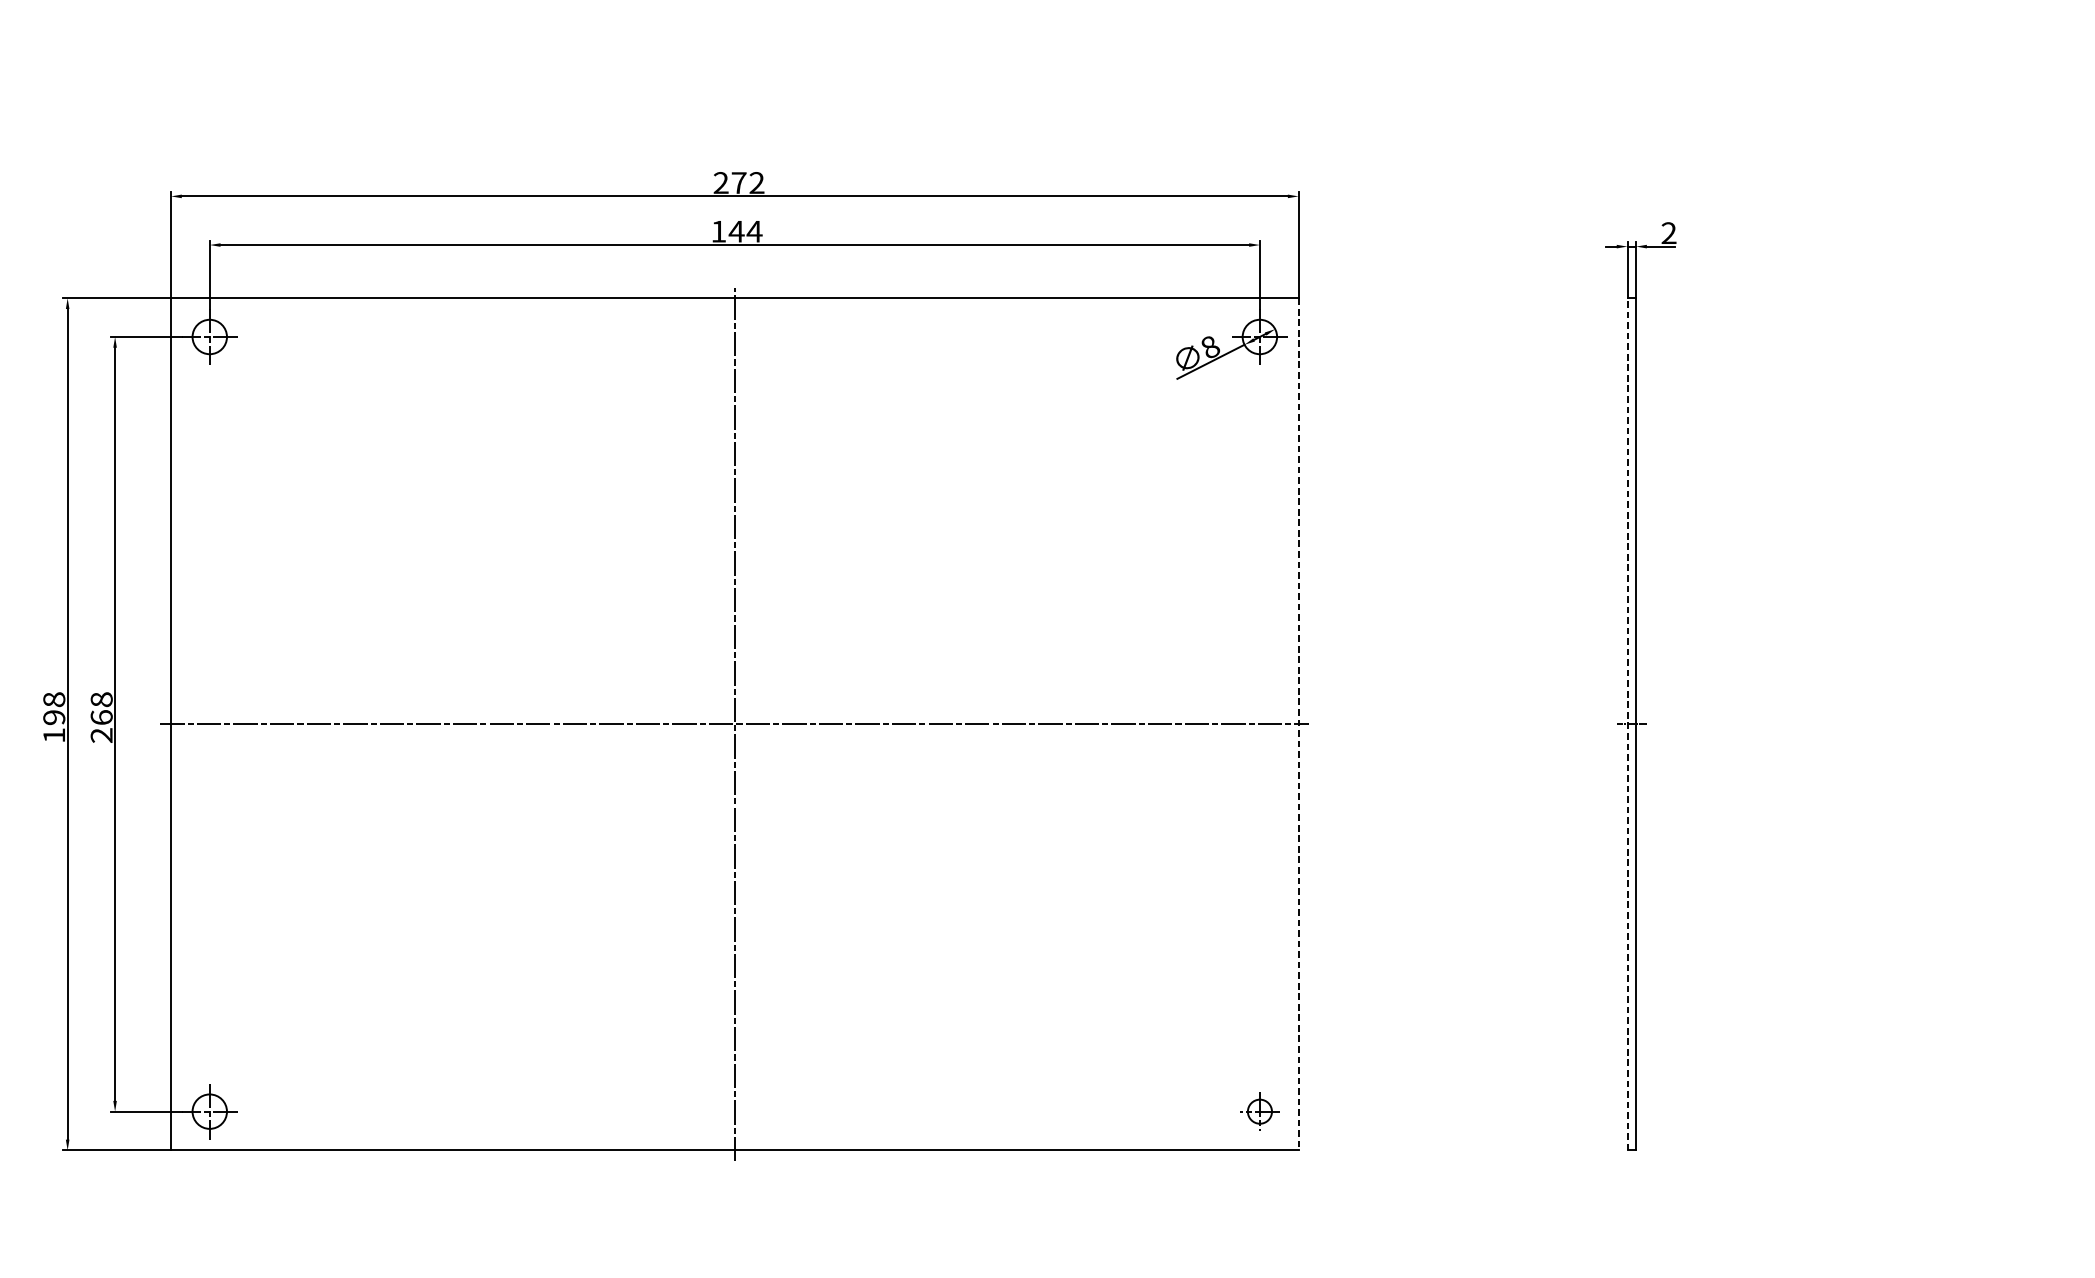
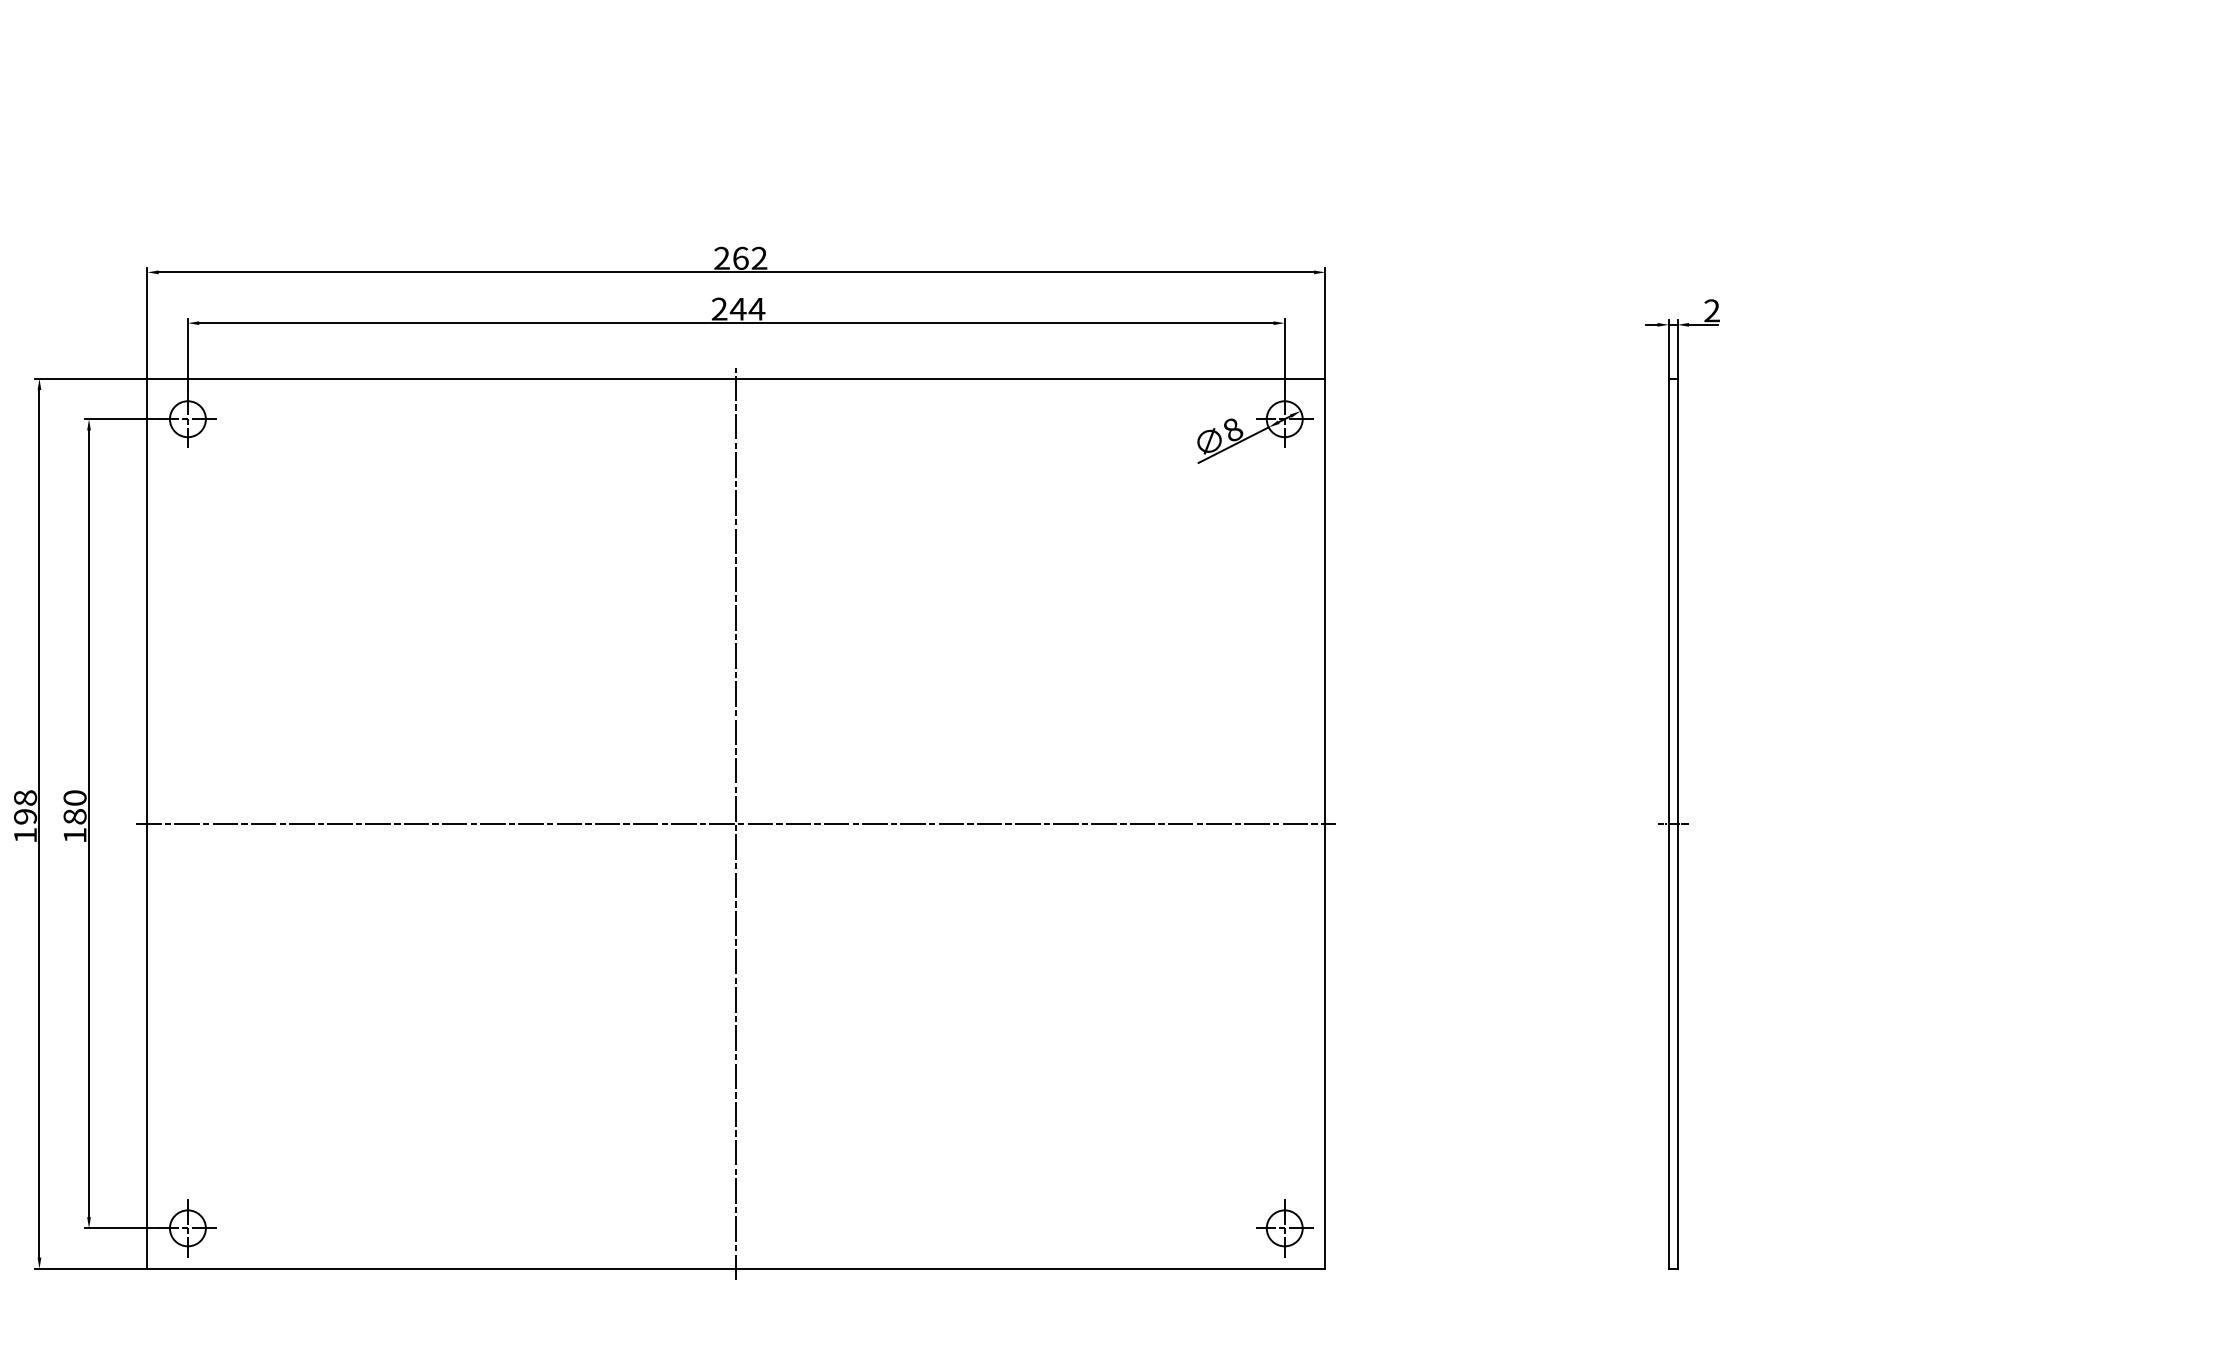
text: (738, 182) -> (740, 257), 272 -> 262
text: (718, 230) -> (719, 308), 144 -> 244
text: (101, 717) -> (74, 816), 268 -> 180
line: (1627, 724) -> (1668, 823), dashed -> solid
line: (1298, 725) -> (1325, 824), dashed -> solid
part: (1259, 1111) -> (1284, 1228), size x1.43

